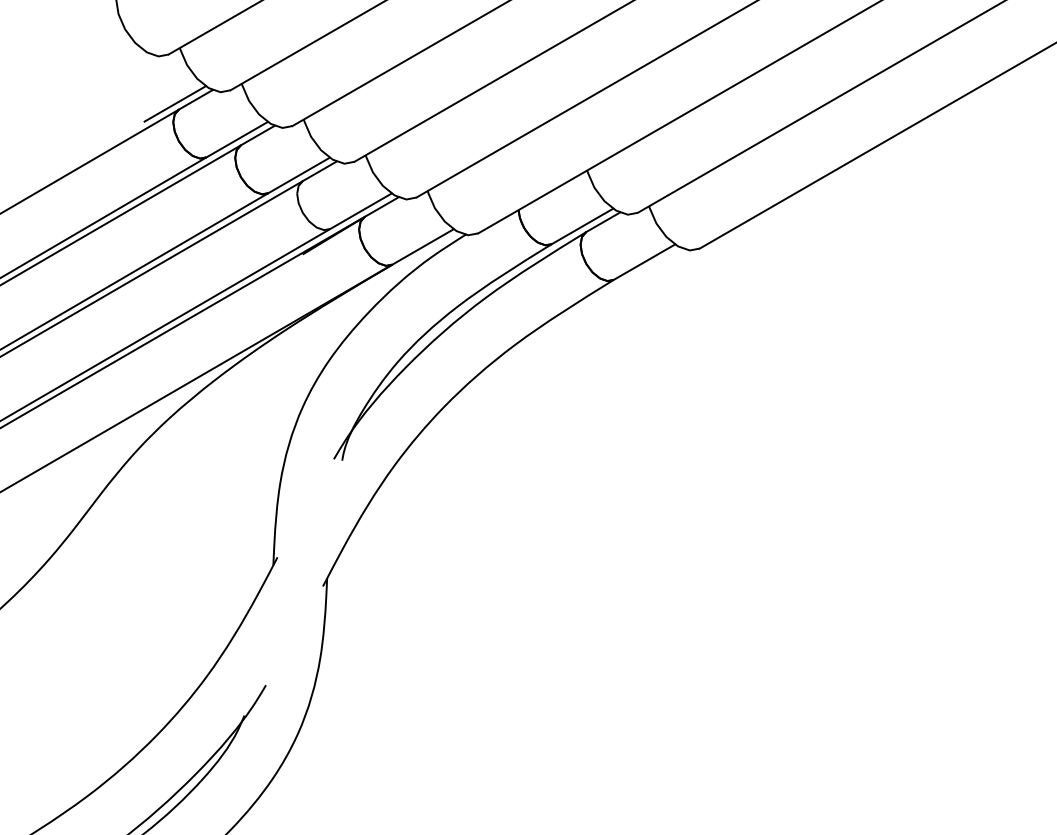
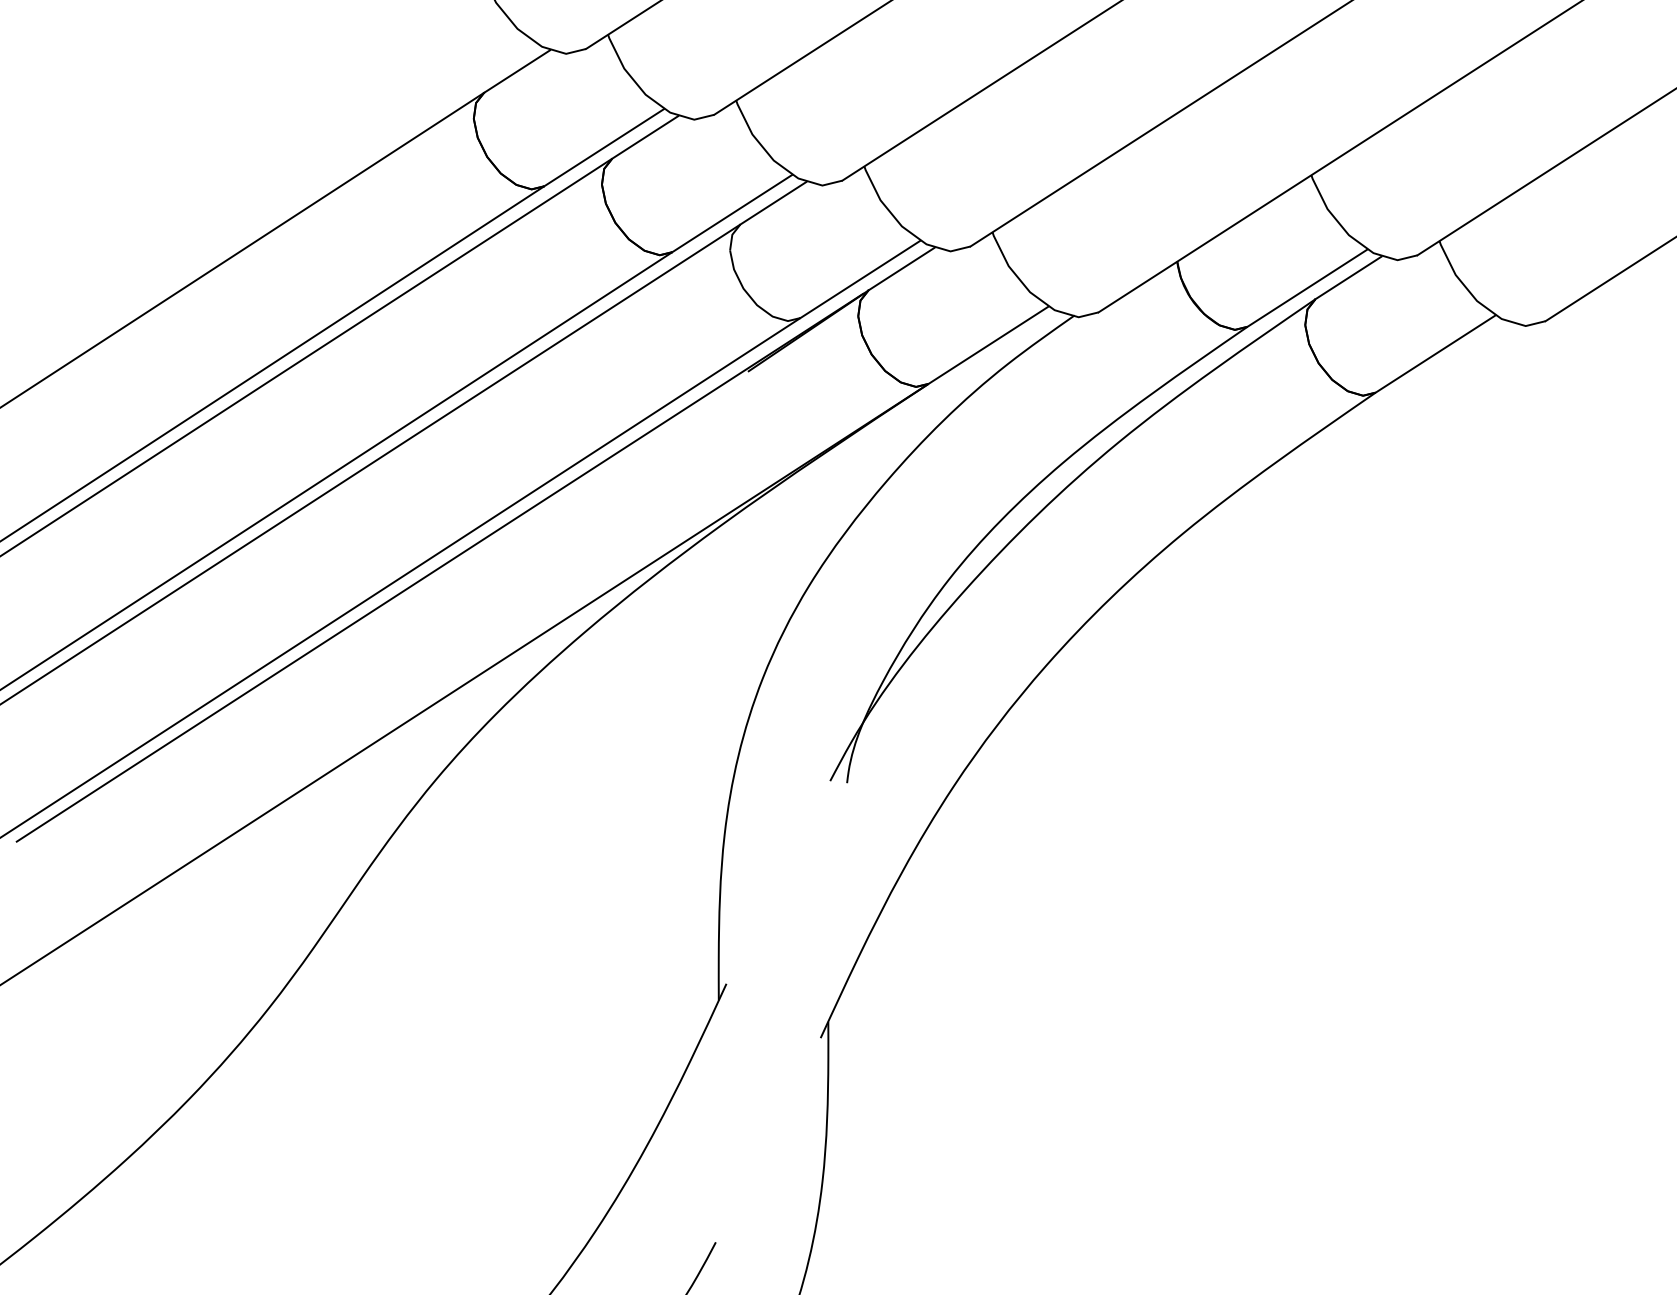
line: (174, 103) -> (474, 81), removed

